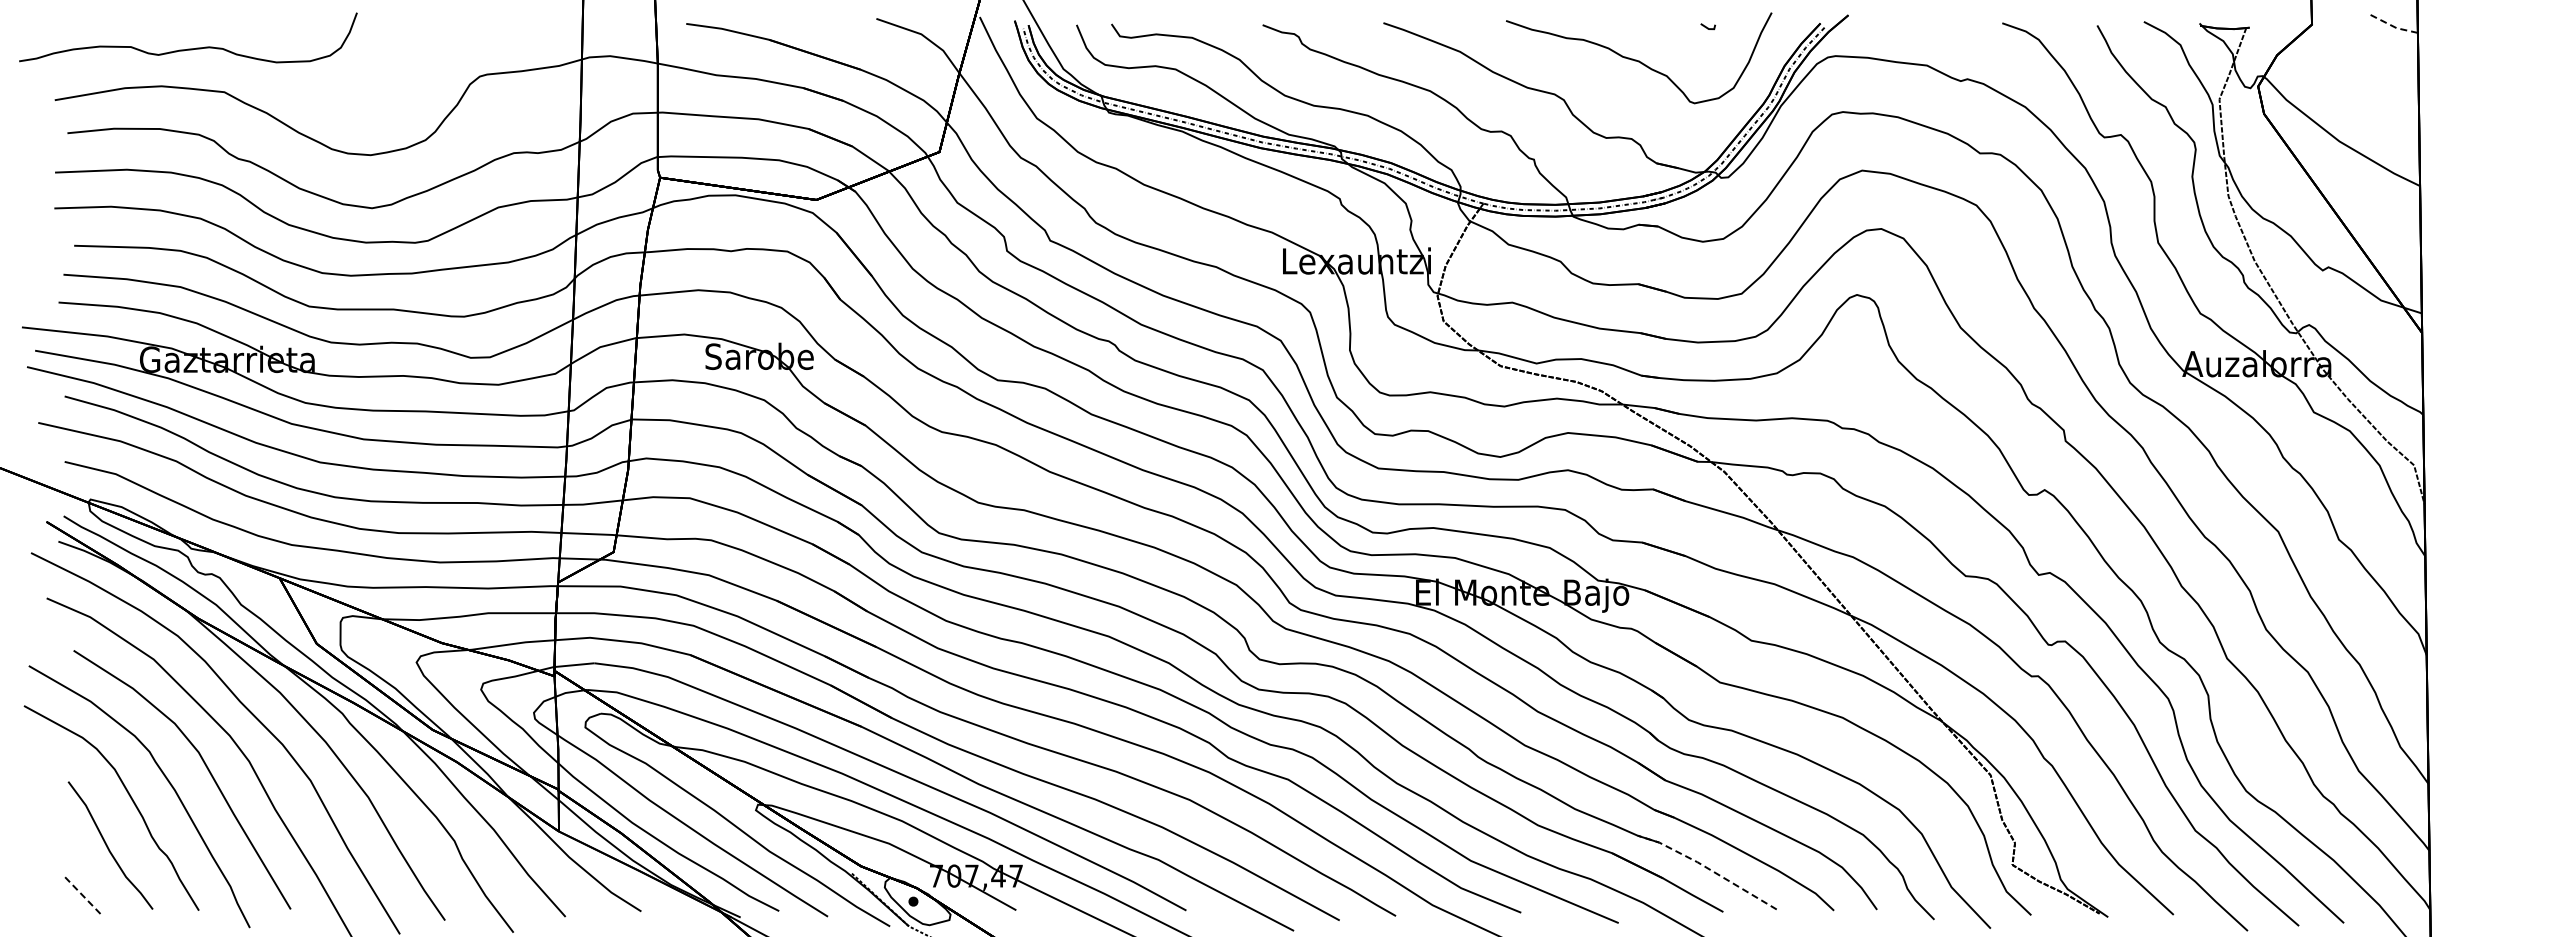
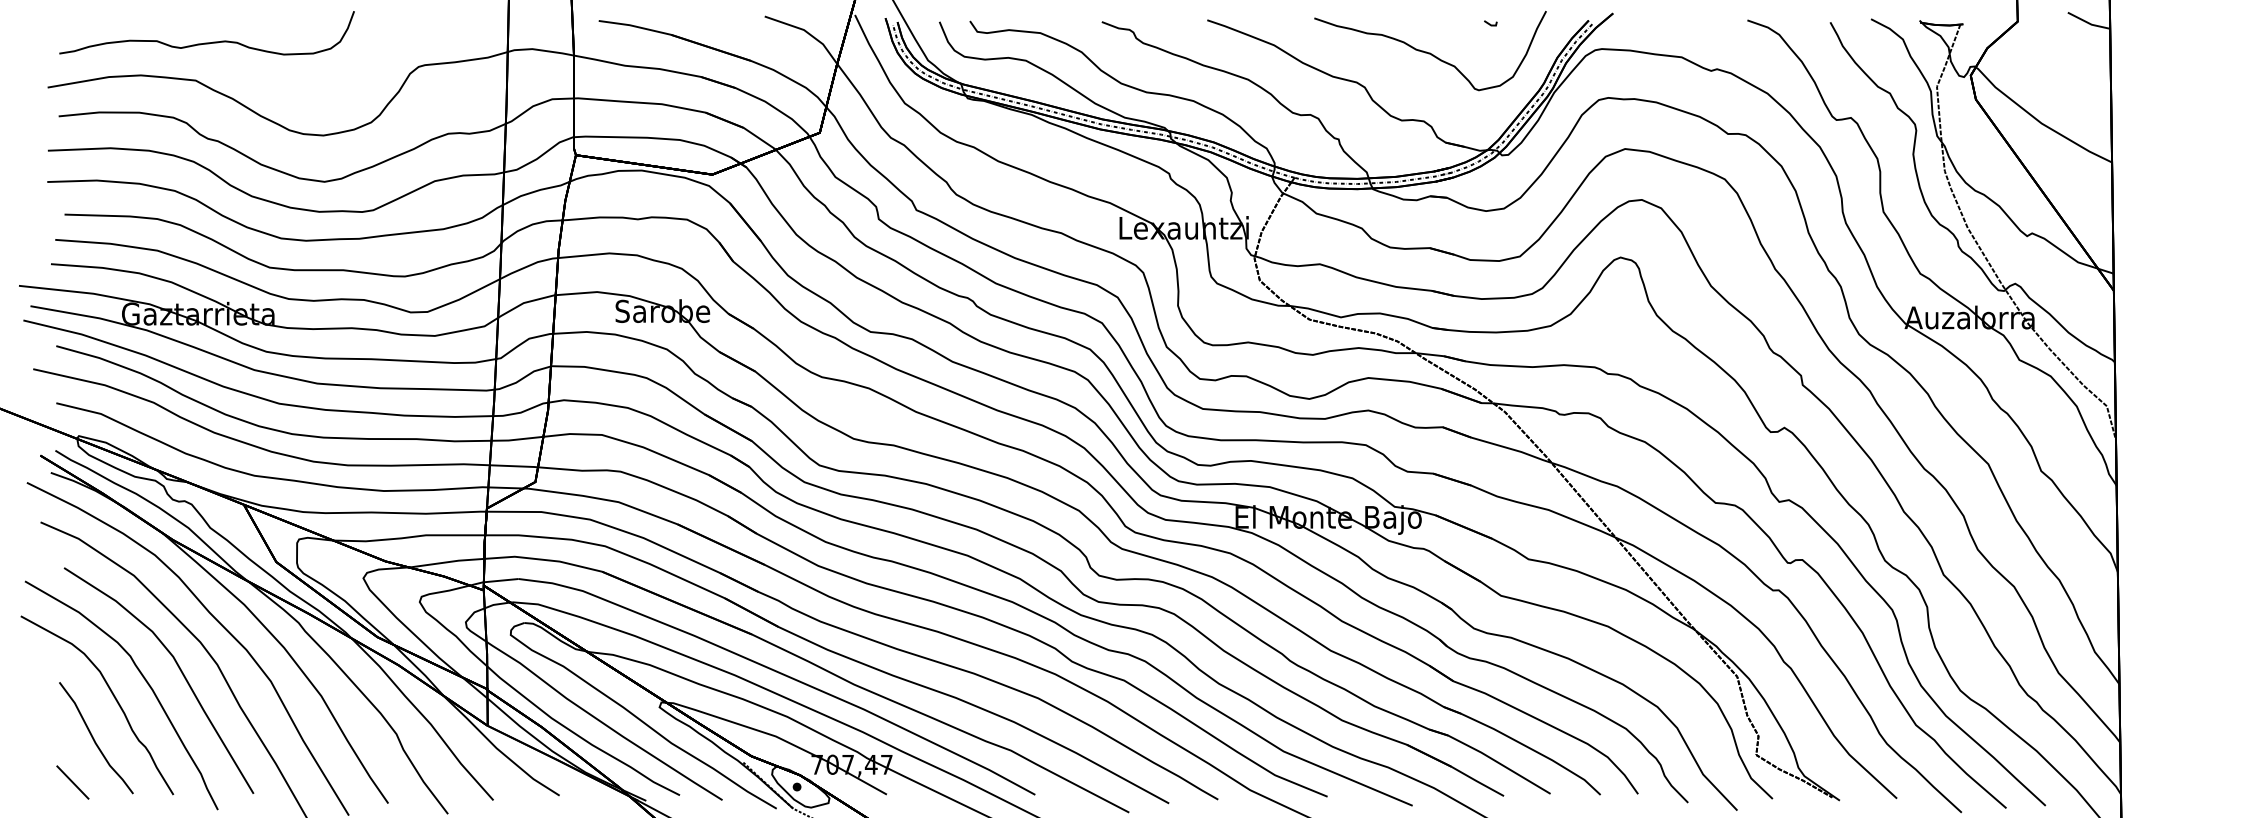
line: (2393, 26) -> (2088, 23), dashed -> solid
curve: (188, 48) -> (207, 42), moved
line: (1707, 868) -> (1490, 758), dashed -> solid
line: (83, 896) -> (72, 782), dashed -> solid

